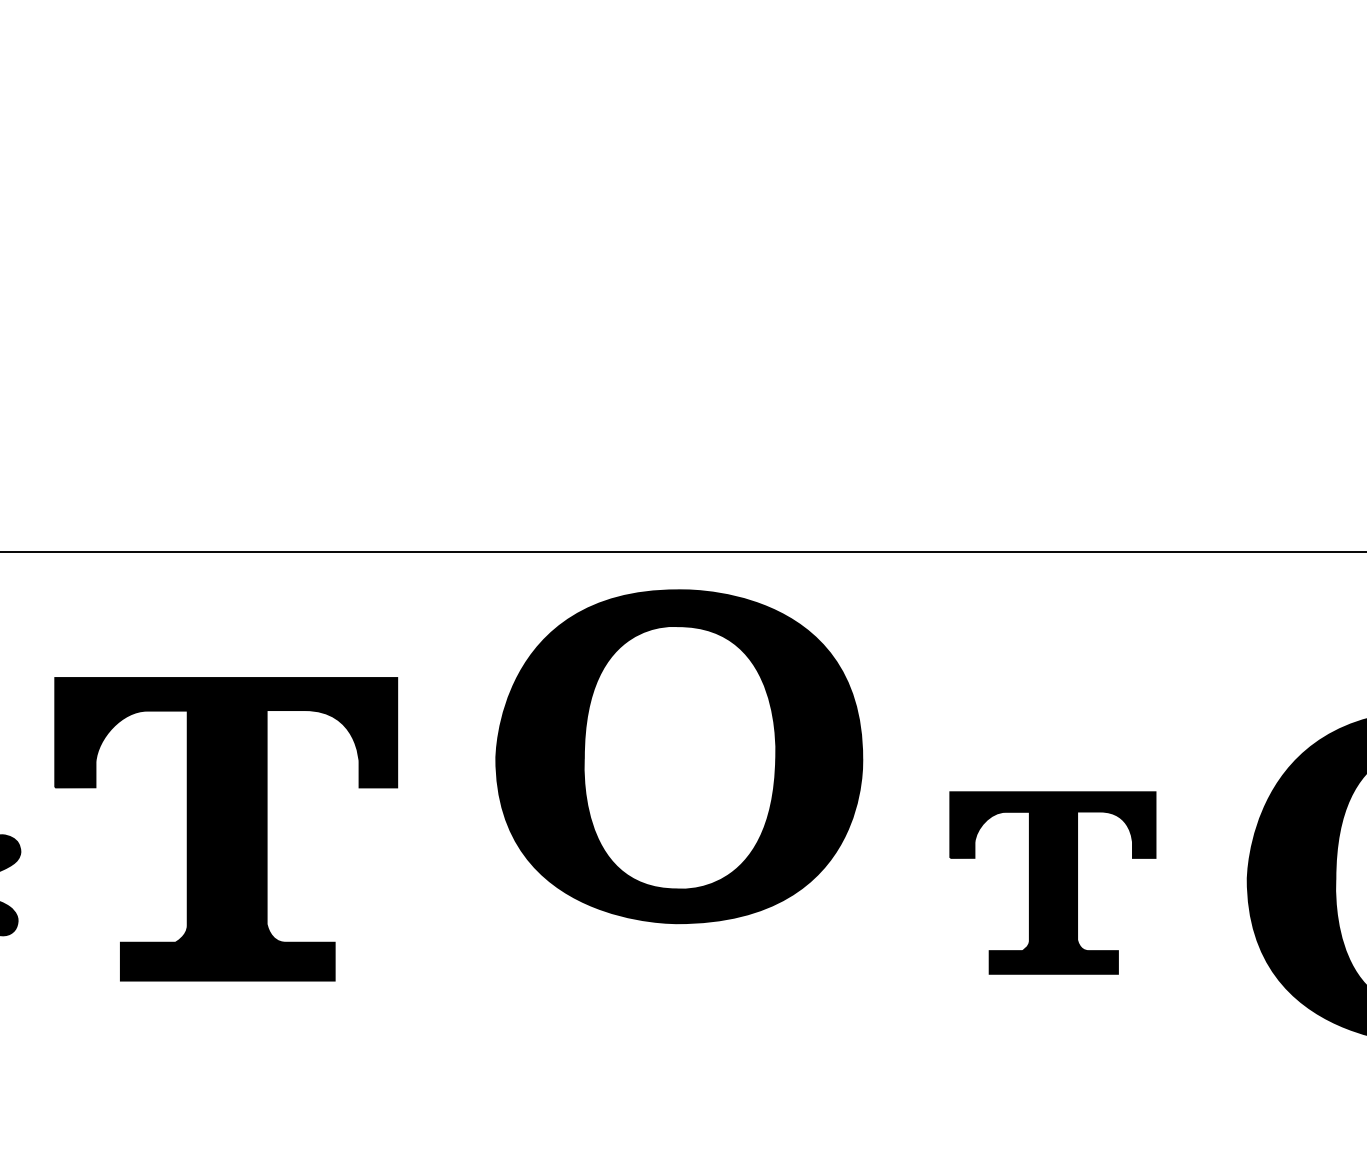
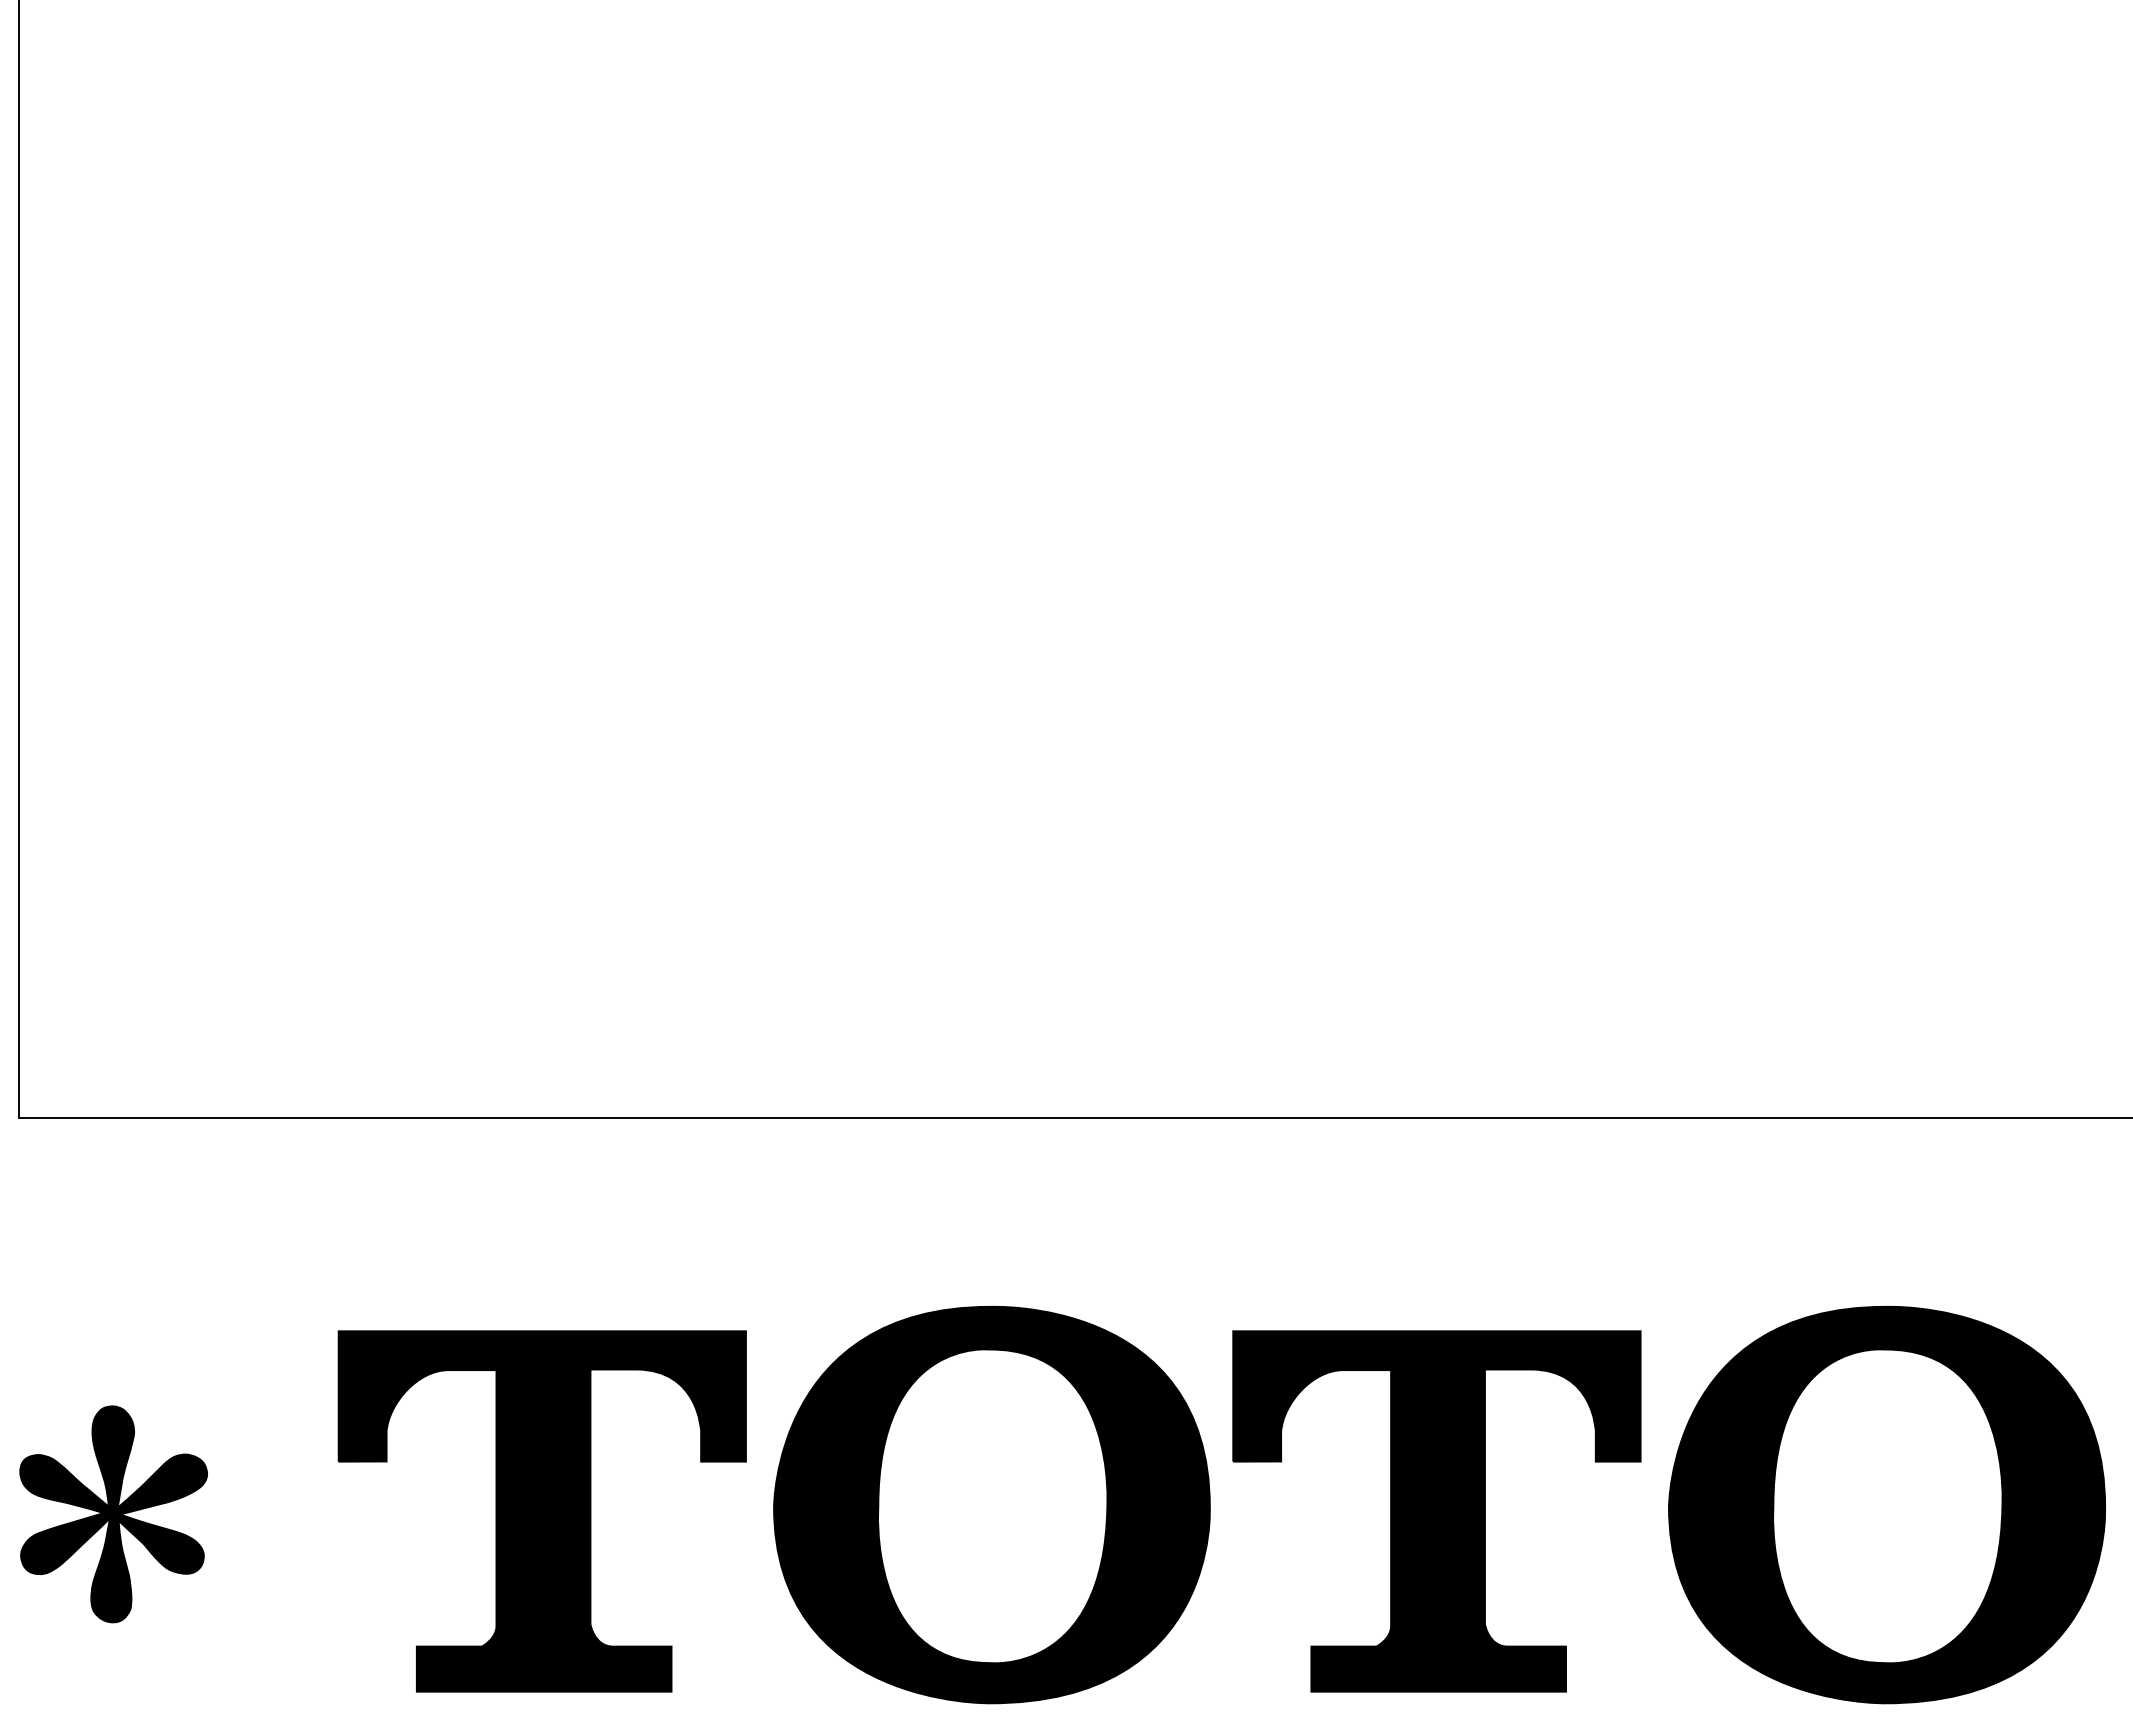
part: (678, 756) -> (991, 1504), moved
part: (225, 829) -> (541, 1511), moved
part: (1052, 883) -> (1436, 1511), size x1.67

